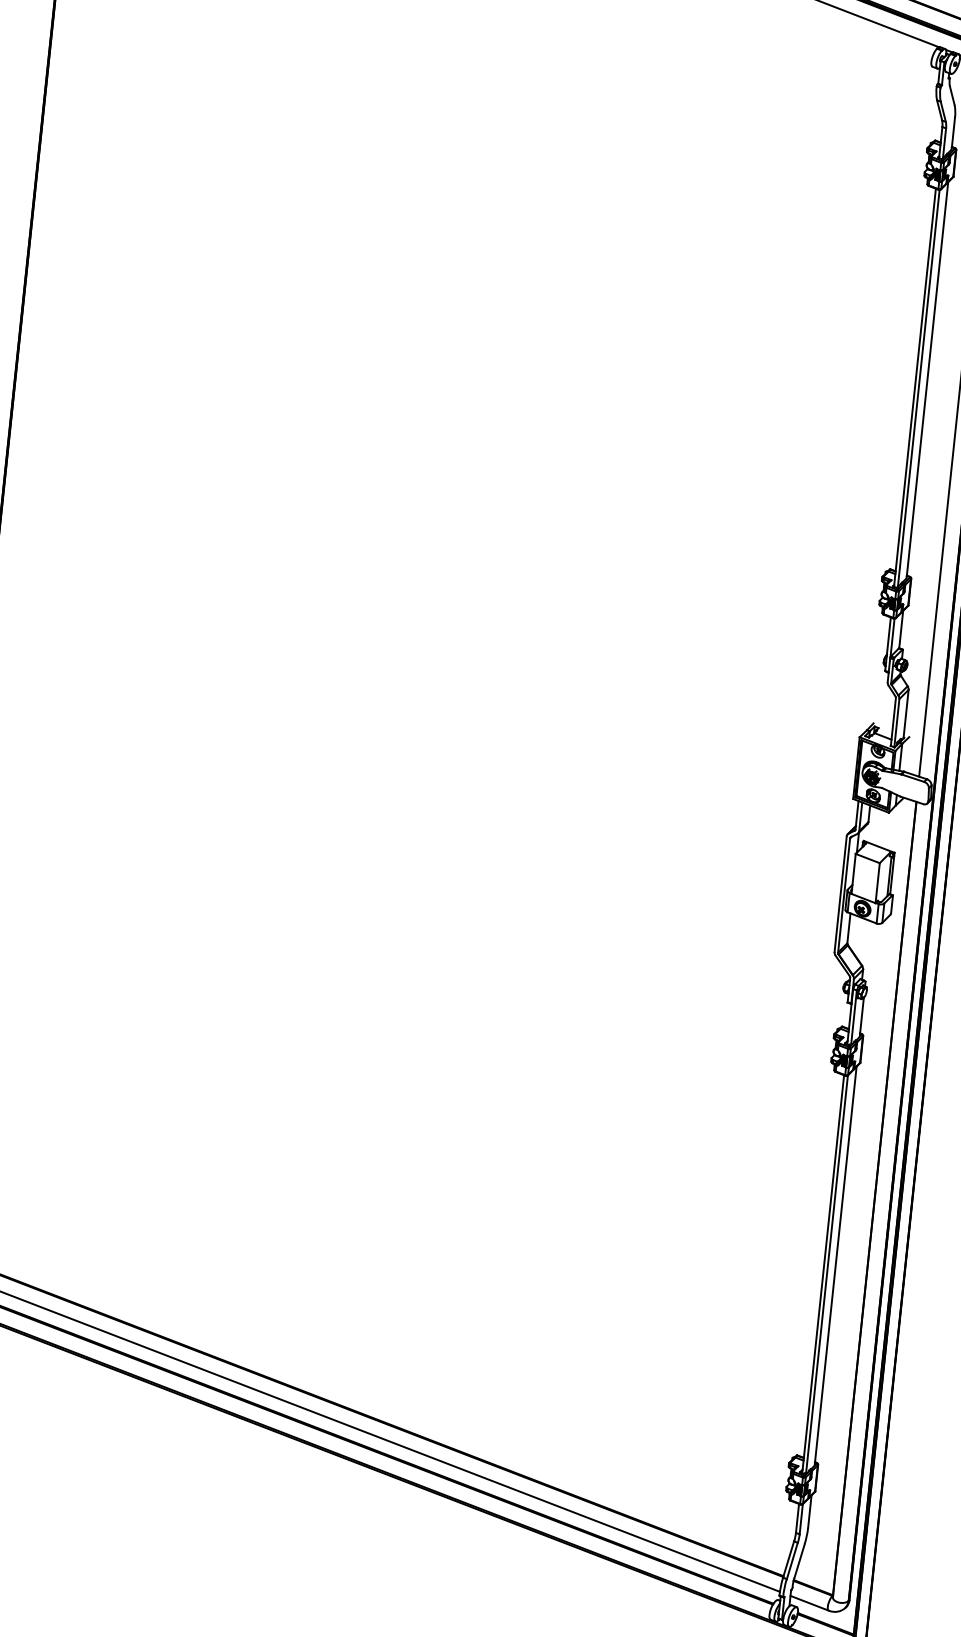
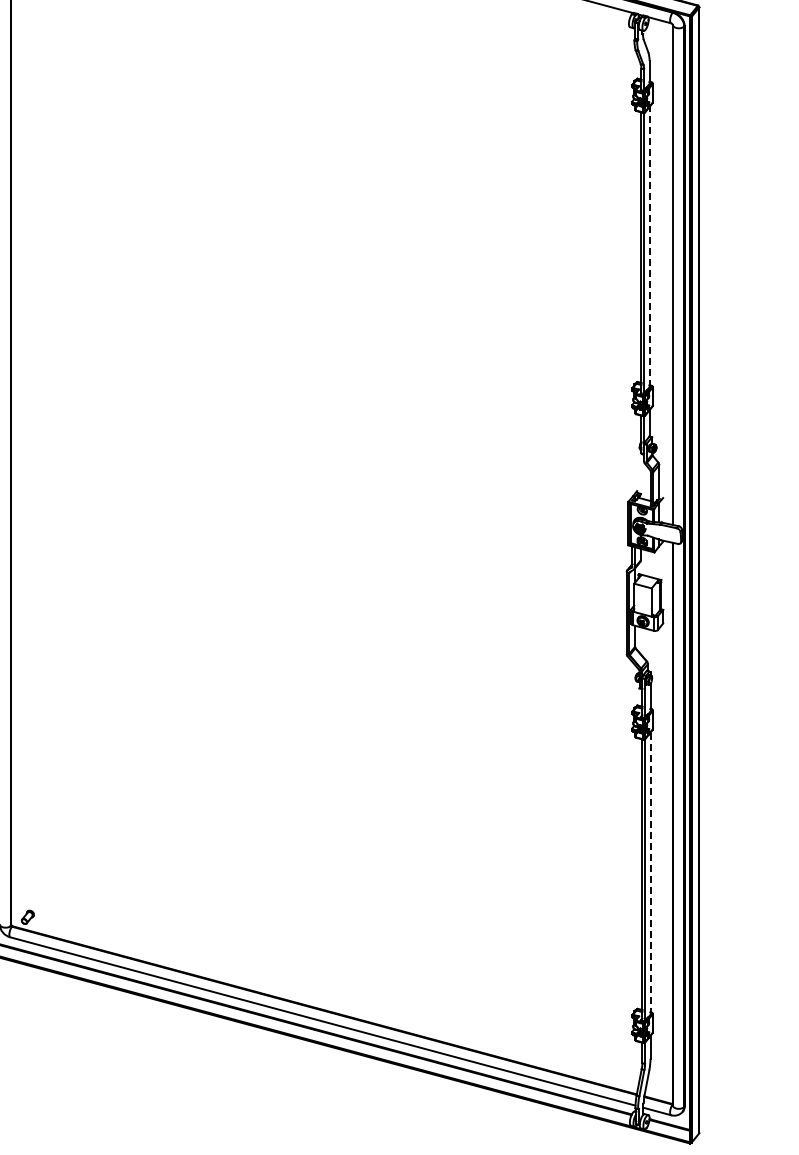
line: (927, 379) -> (649, 246), solid -> dashed
line: (835, 1265) -> (650, 873), solid -> dashed

